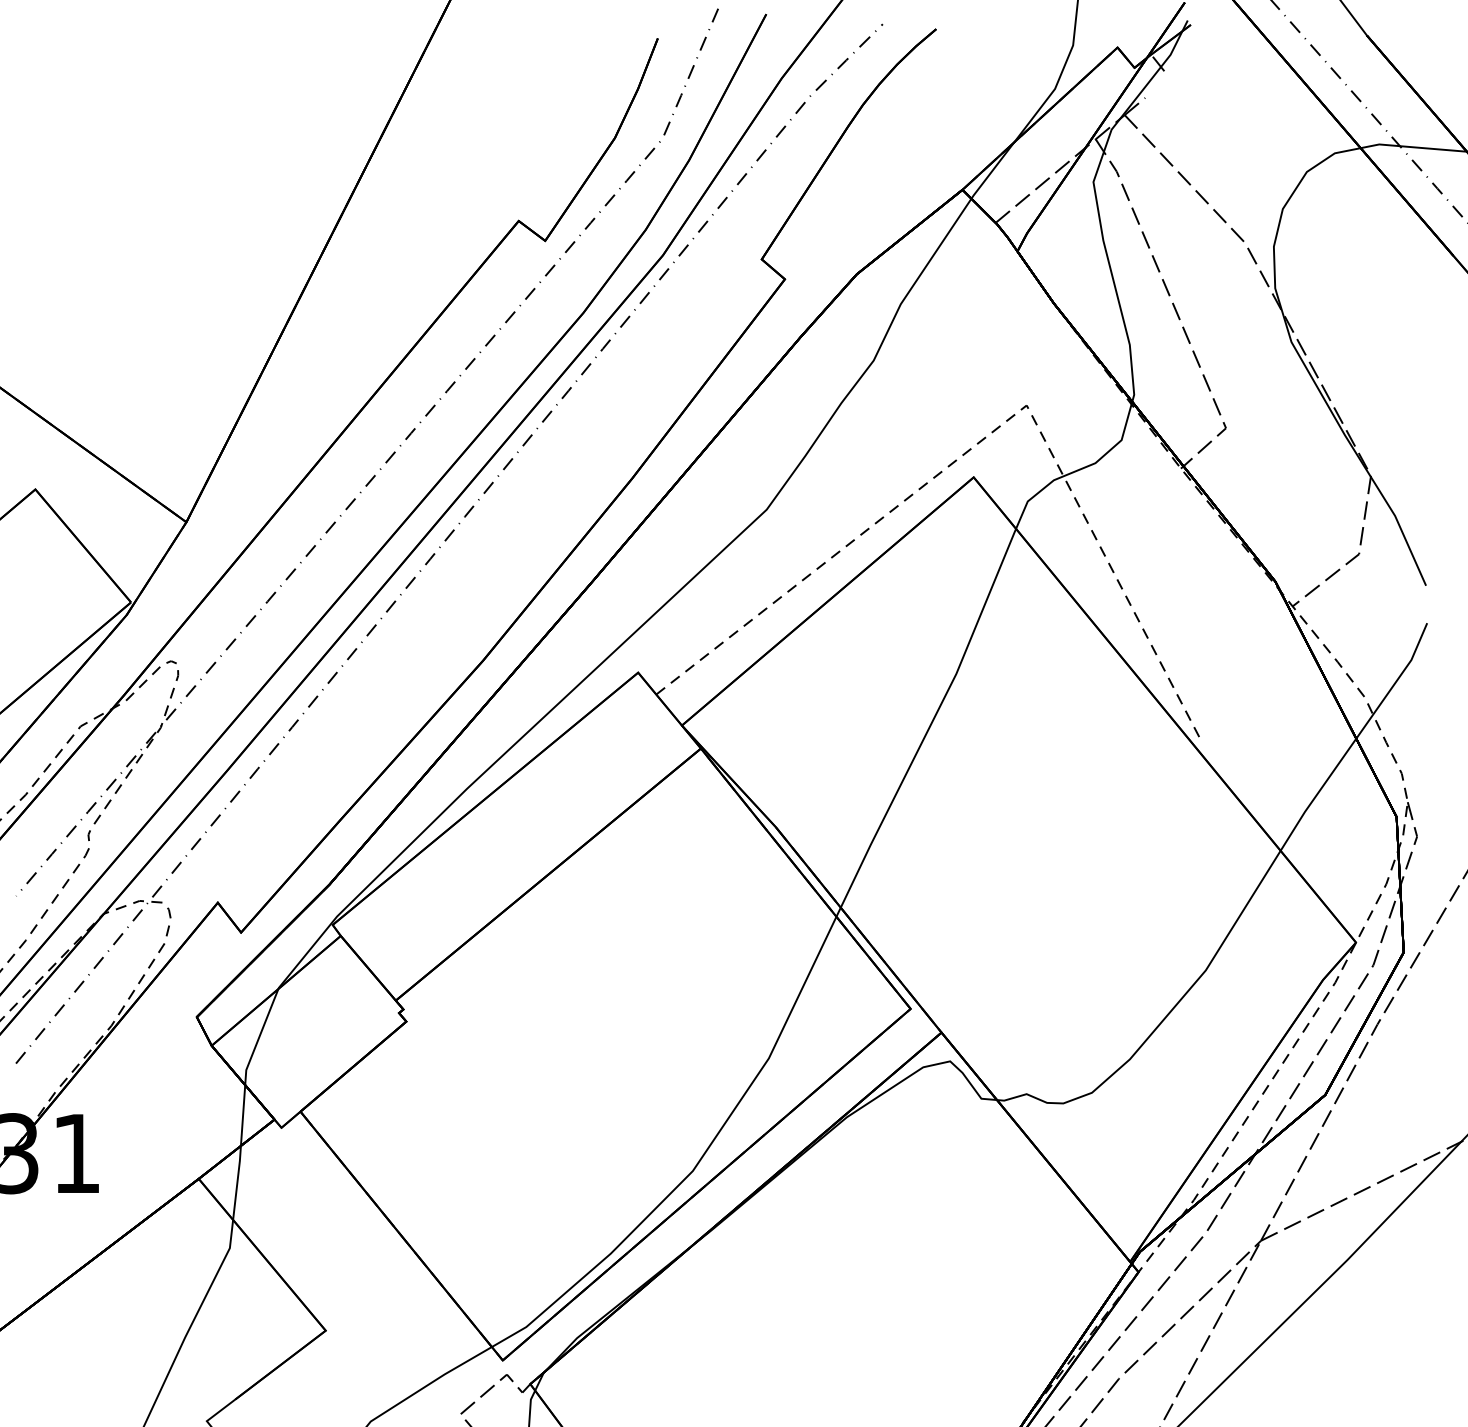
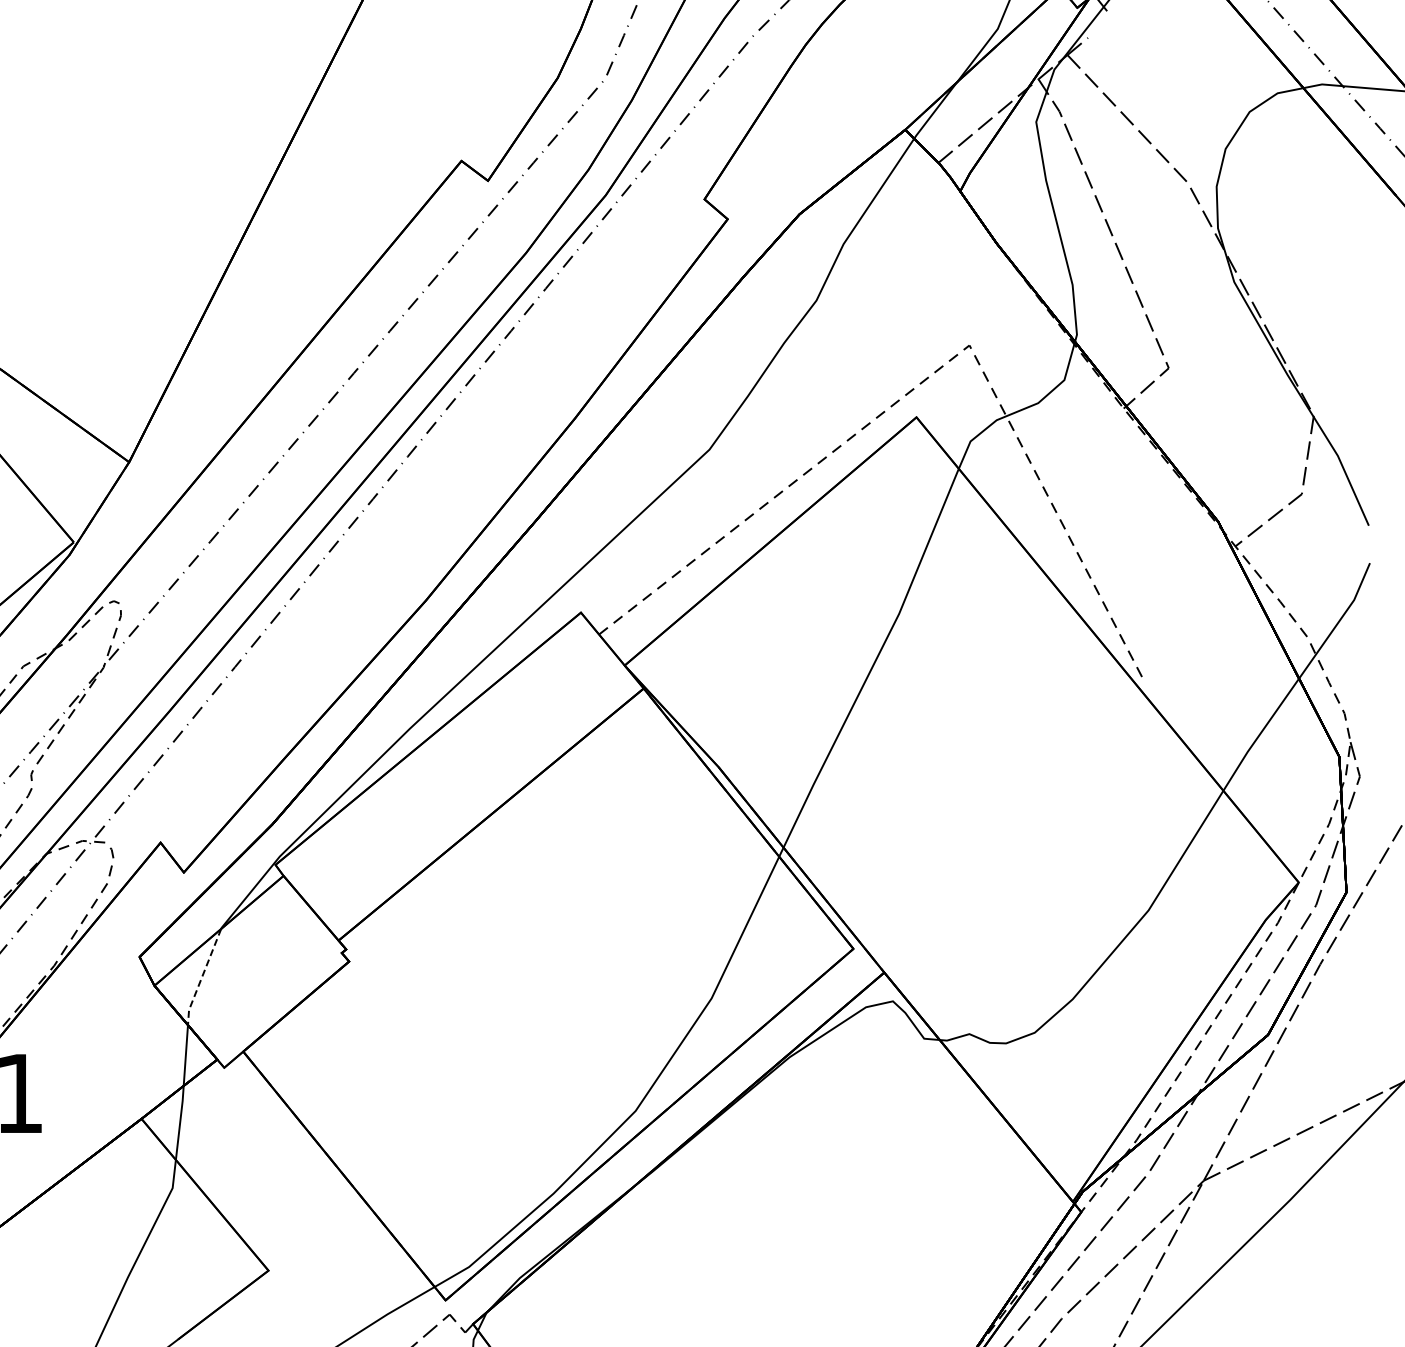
line: (259, 1037) -> (202, 977), solid -> dashed

